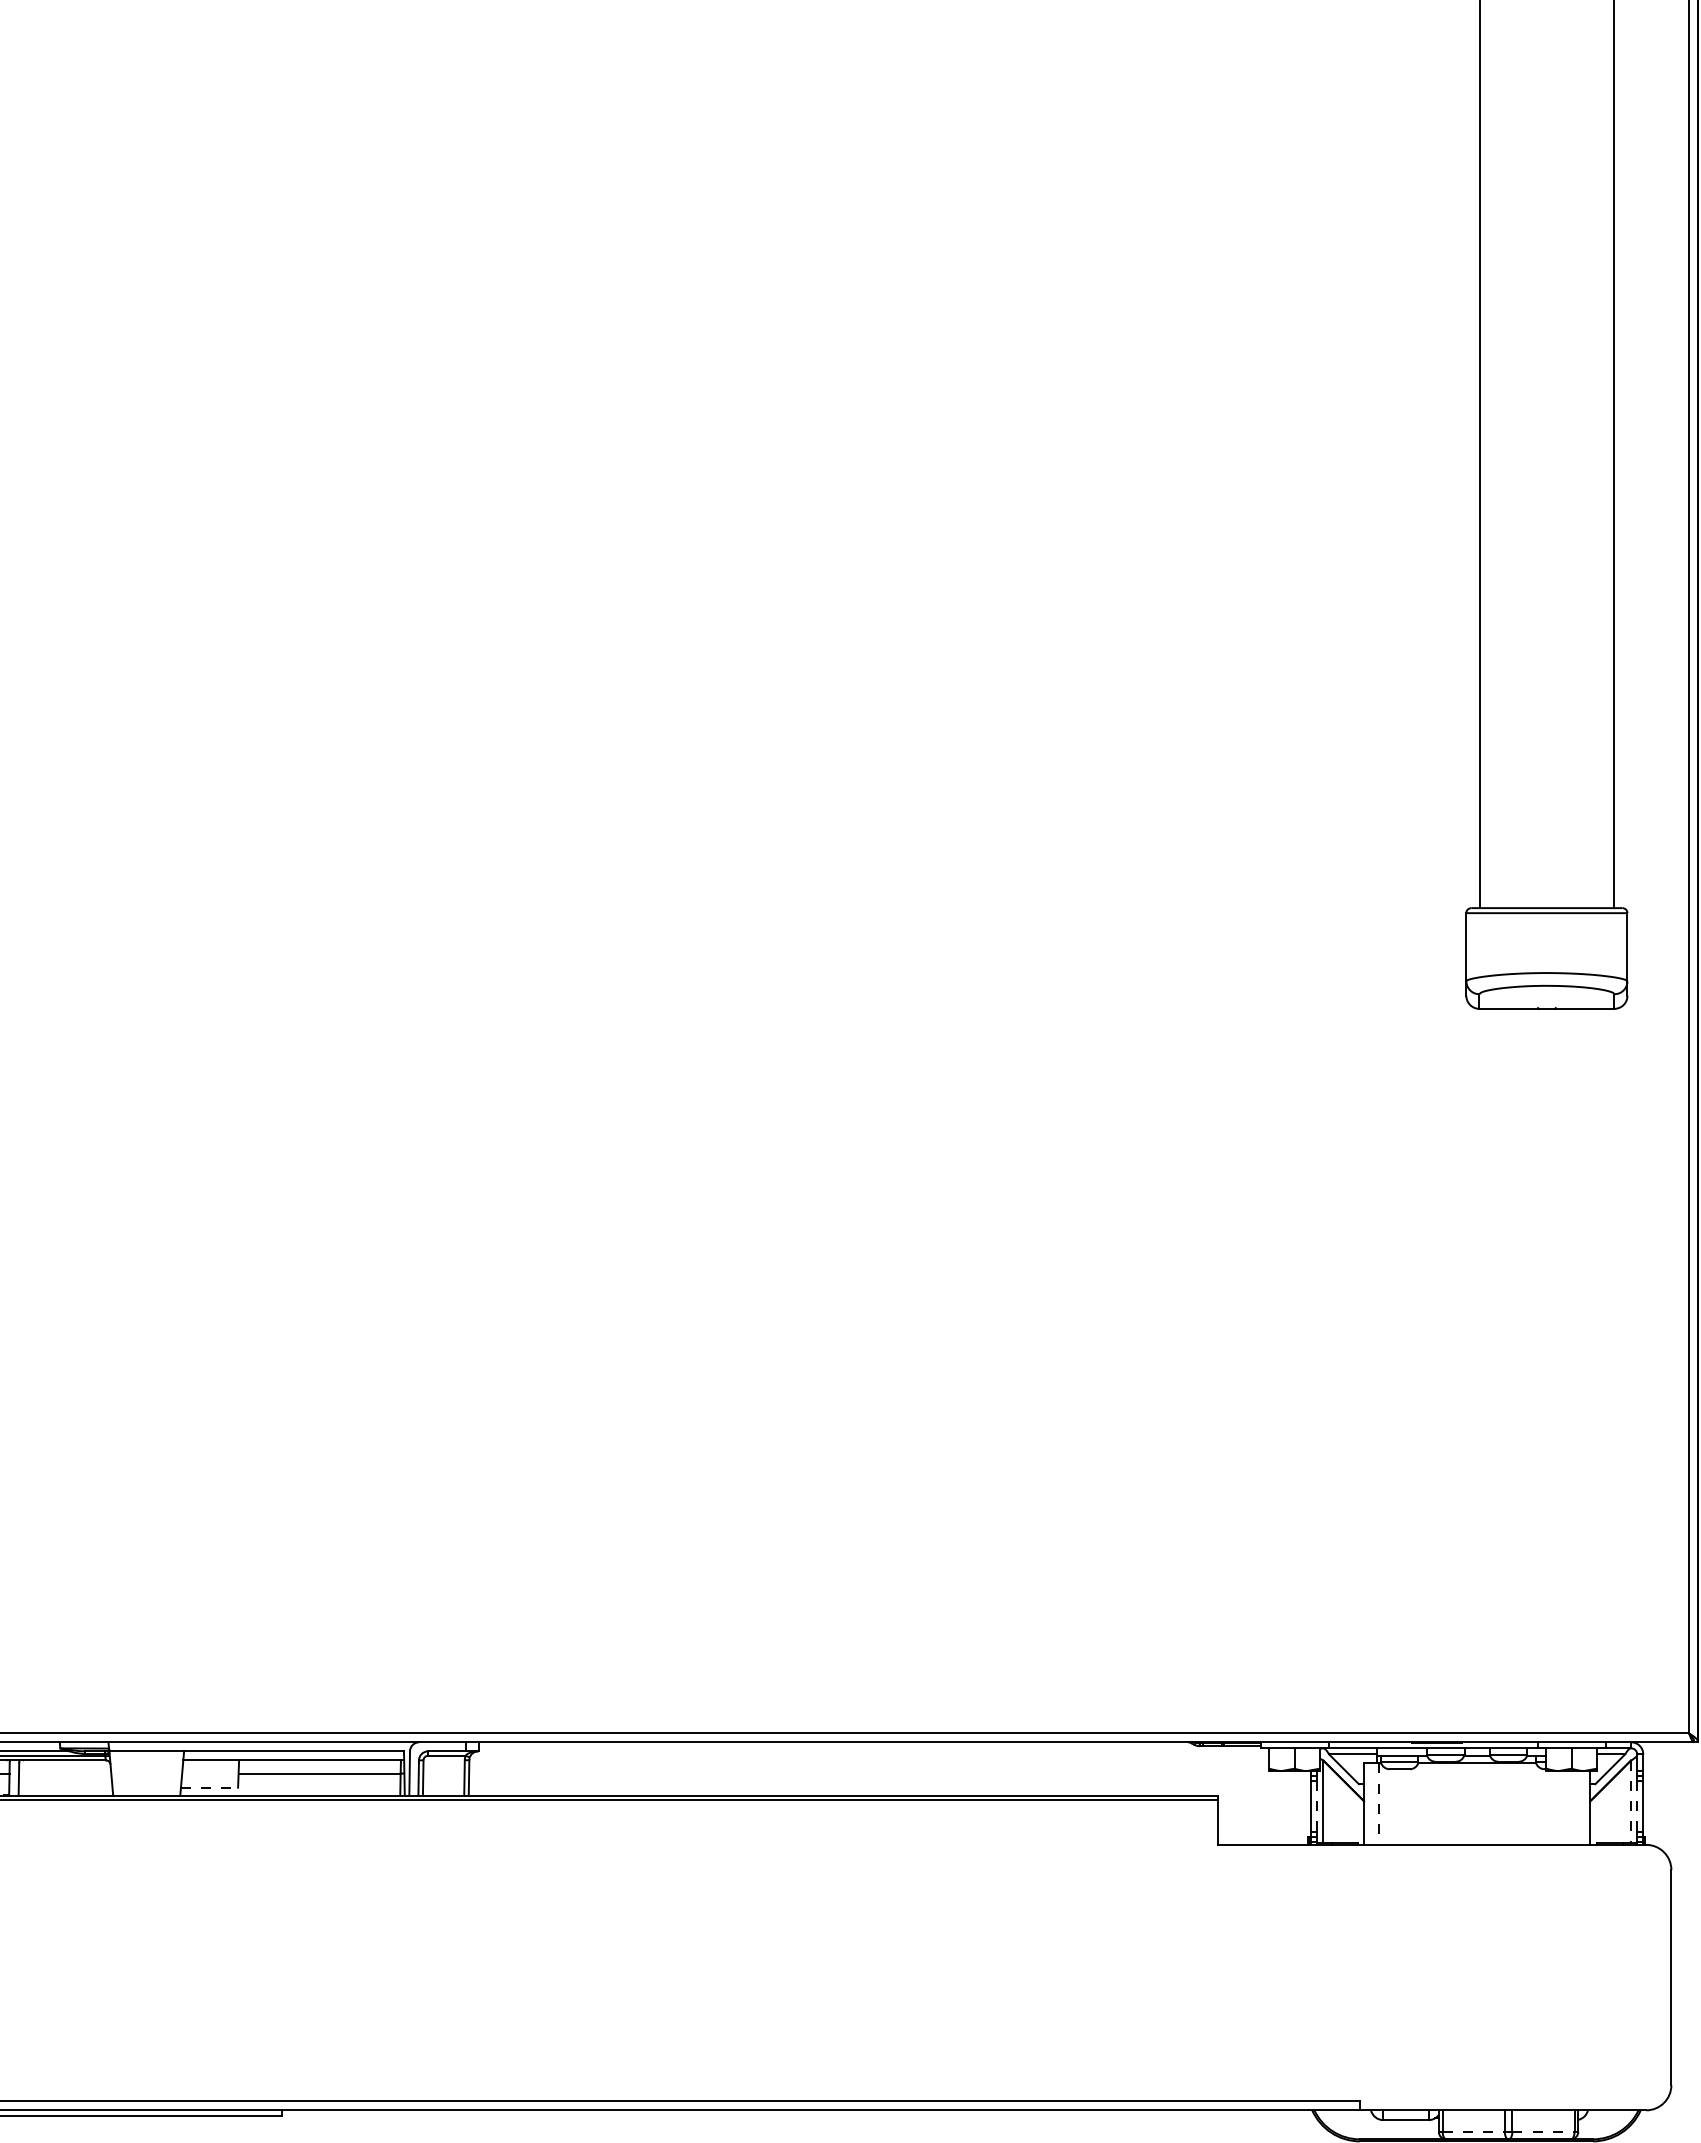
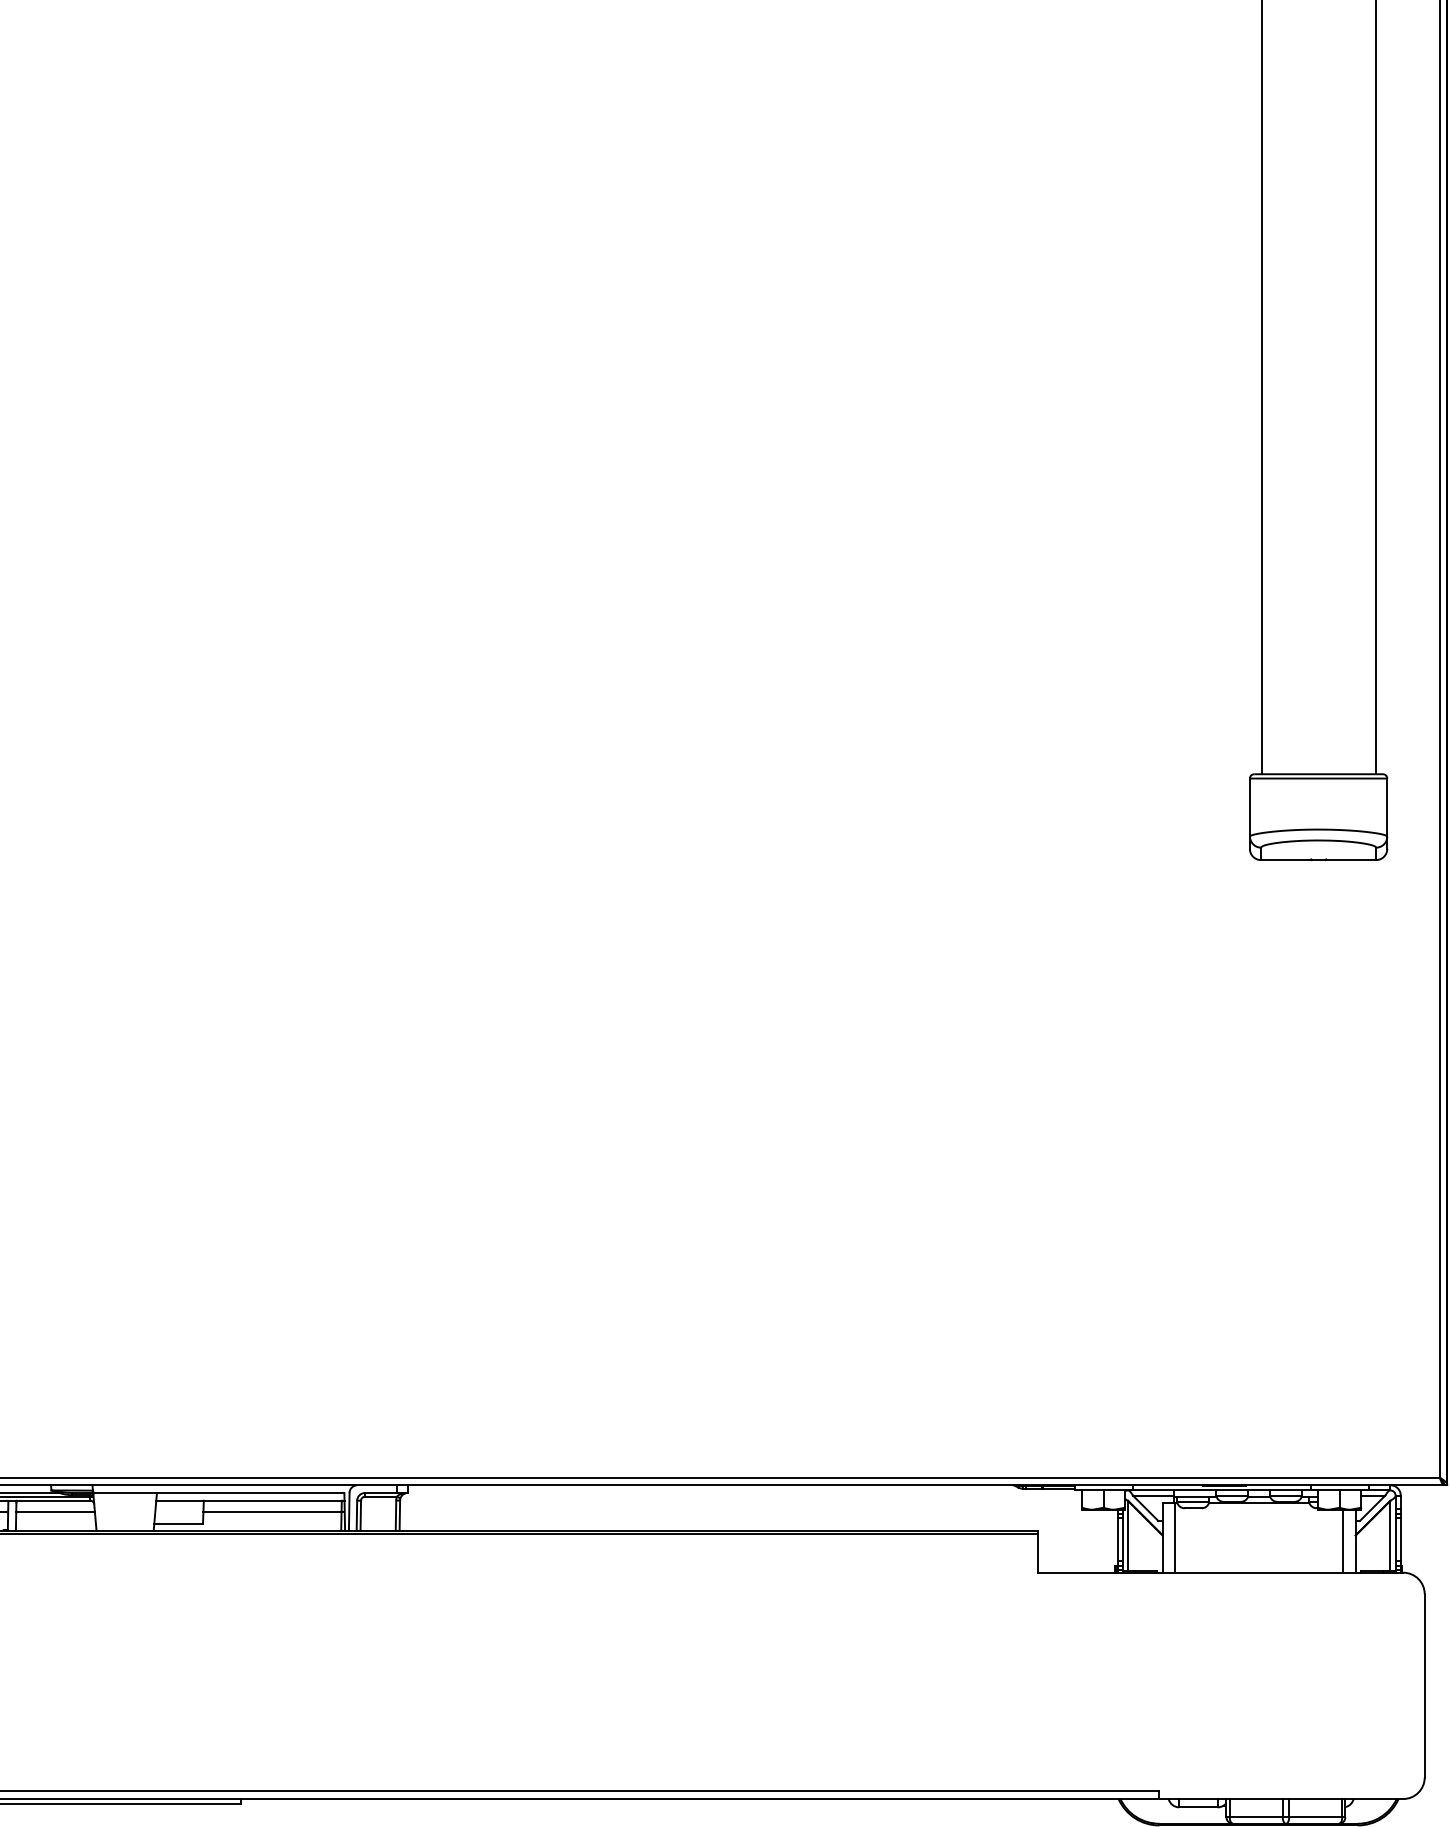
line: (65, 1773) -> (55, 1511), added
line: (209, 1787) -> (178, 1523), dashed -> solid
line: (1630, 1802) -> (1389, 1536), dashed -> solid
line: (1378, 1804) -> (1175, 1538), dashed -> solid
line: (1637, 1805) -> (1395, 1539), dashed -> solid
line: (1317, 1806) -> (1123, 1540), dashed -> solid
line: (1575, 1807) -> (1342, 1540), added
line: (1474, 2131) -> (1256, 1817), dashed -> solid
line: (1543, 2131) -> (1315, 1817), dashed -> solid

